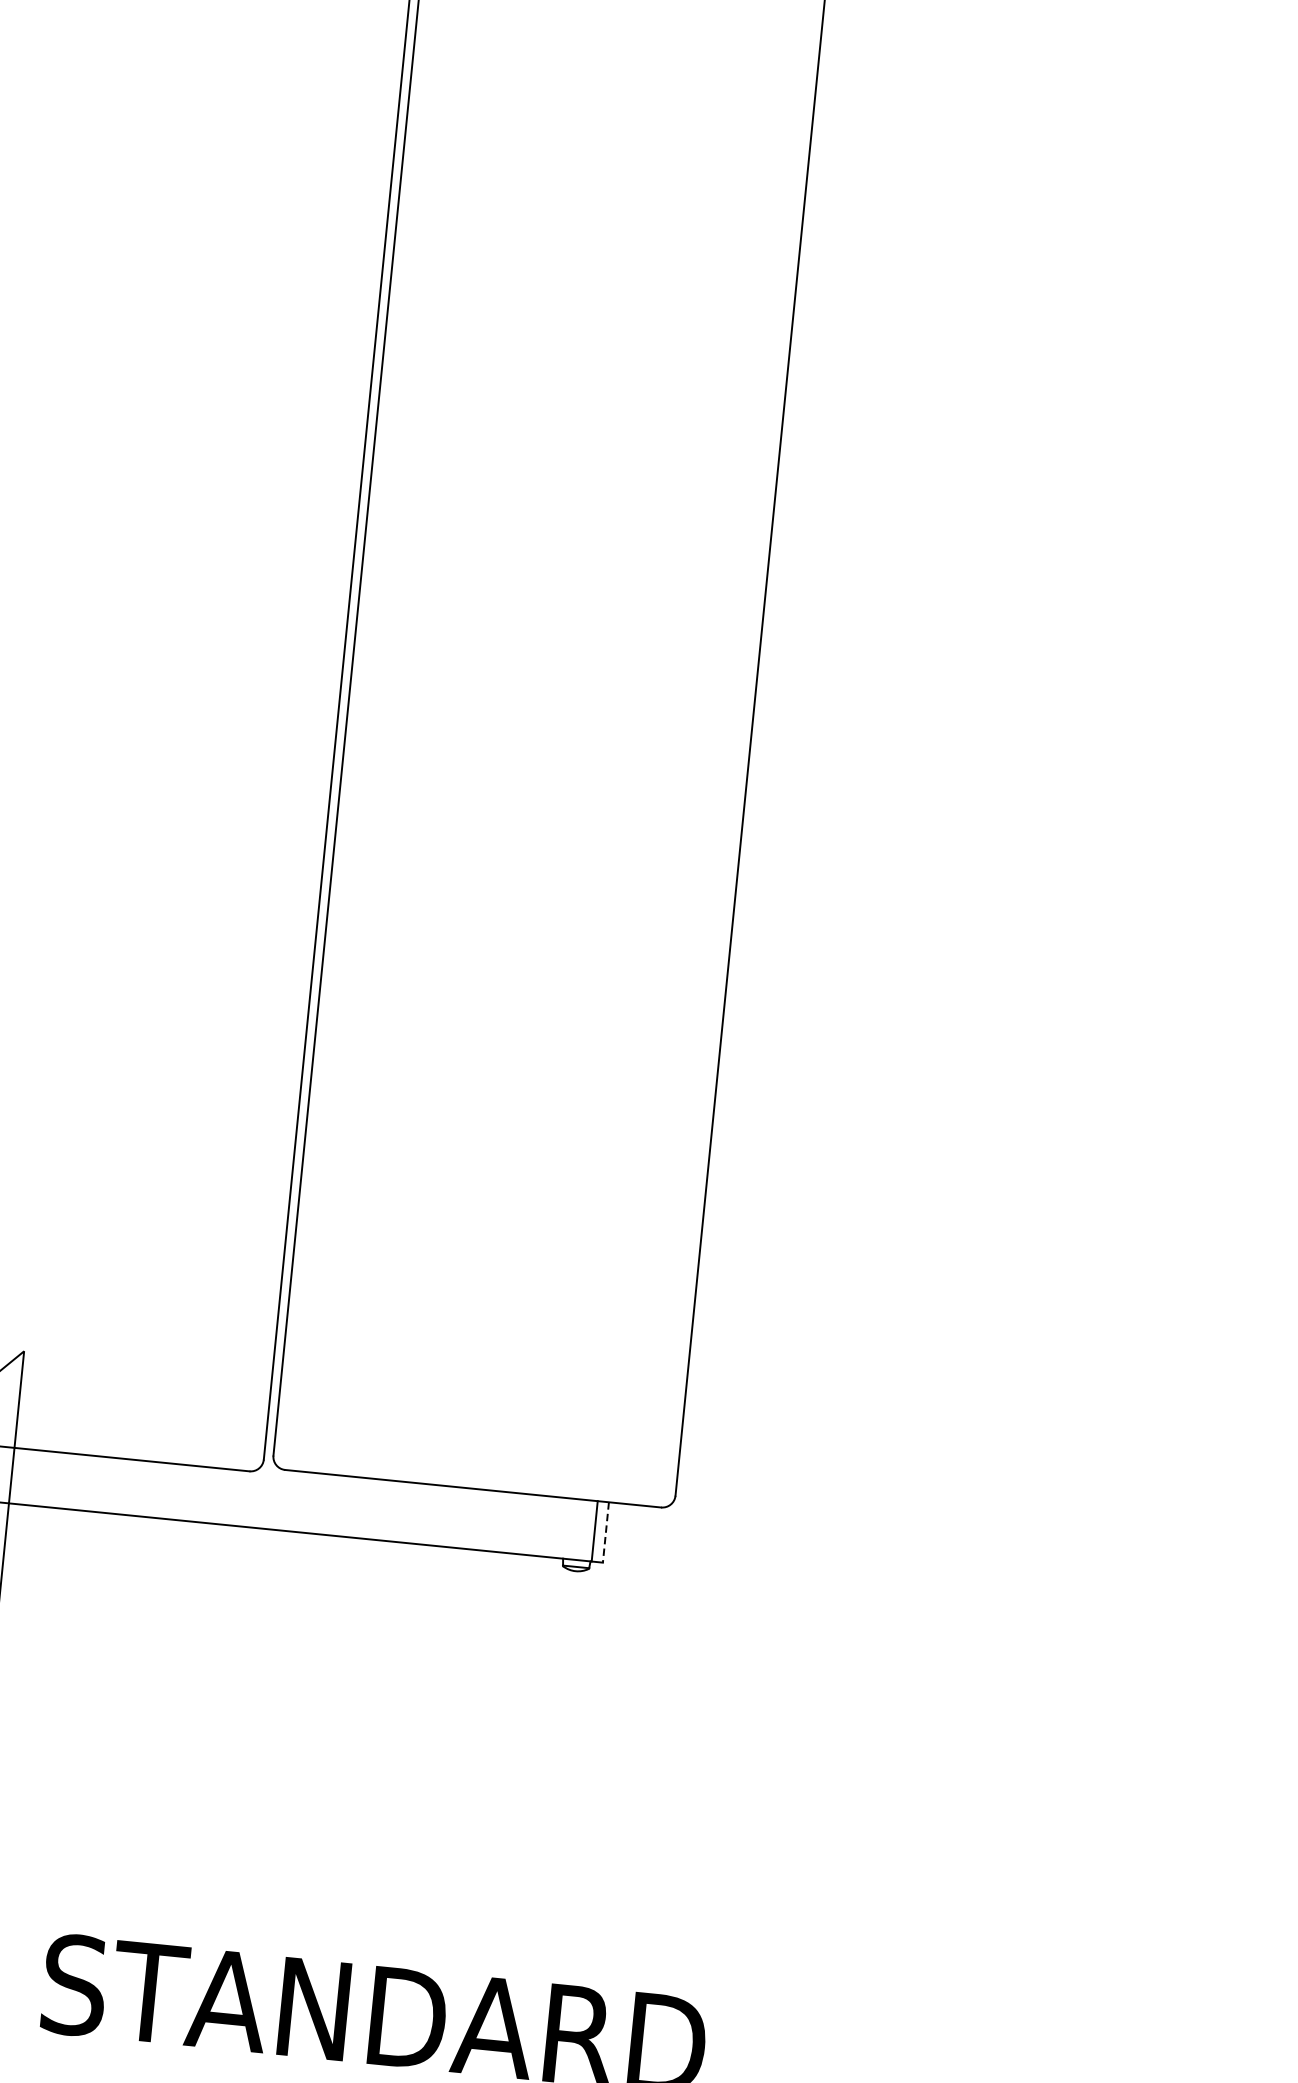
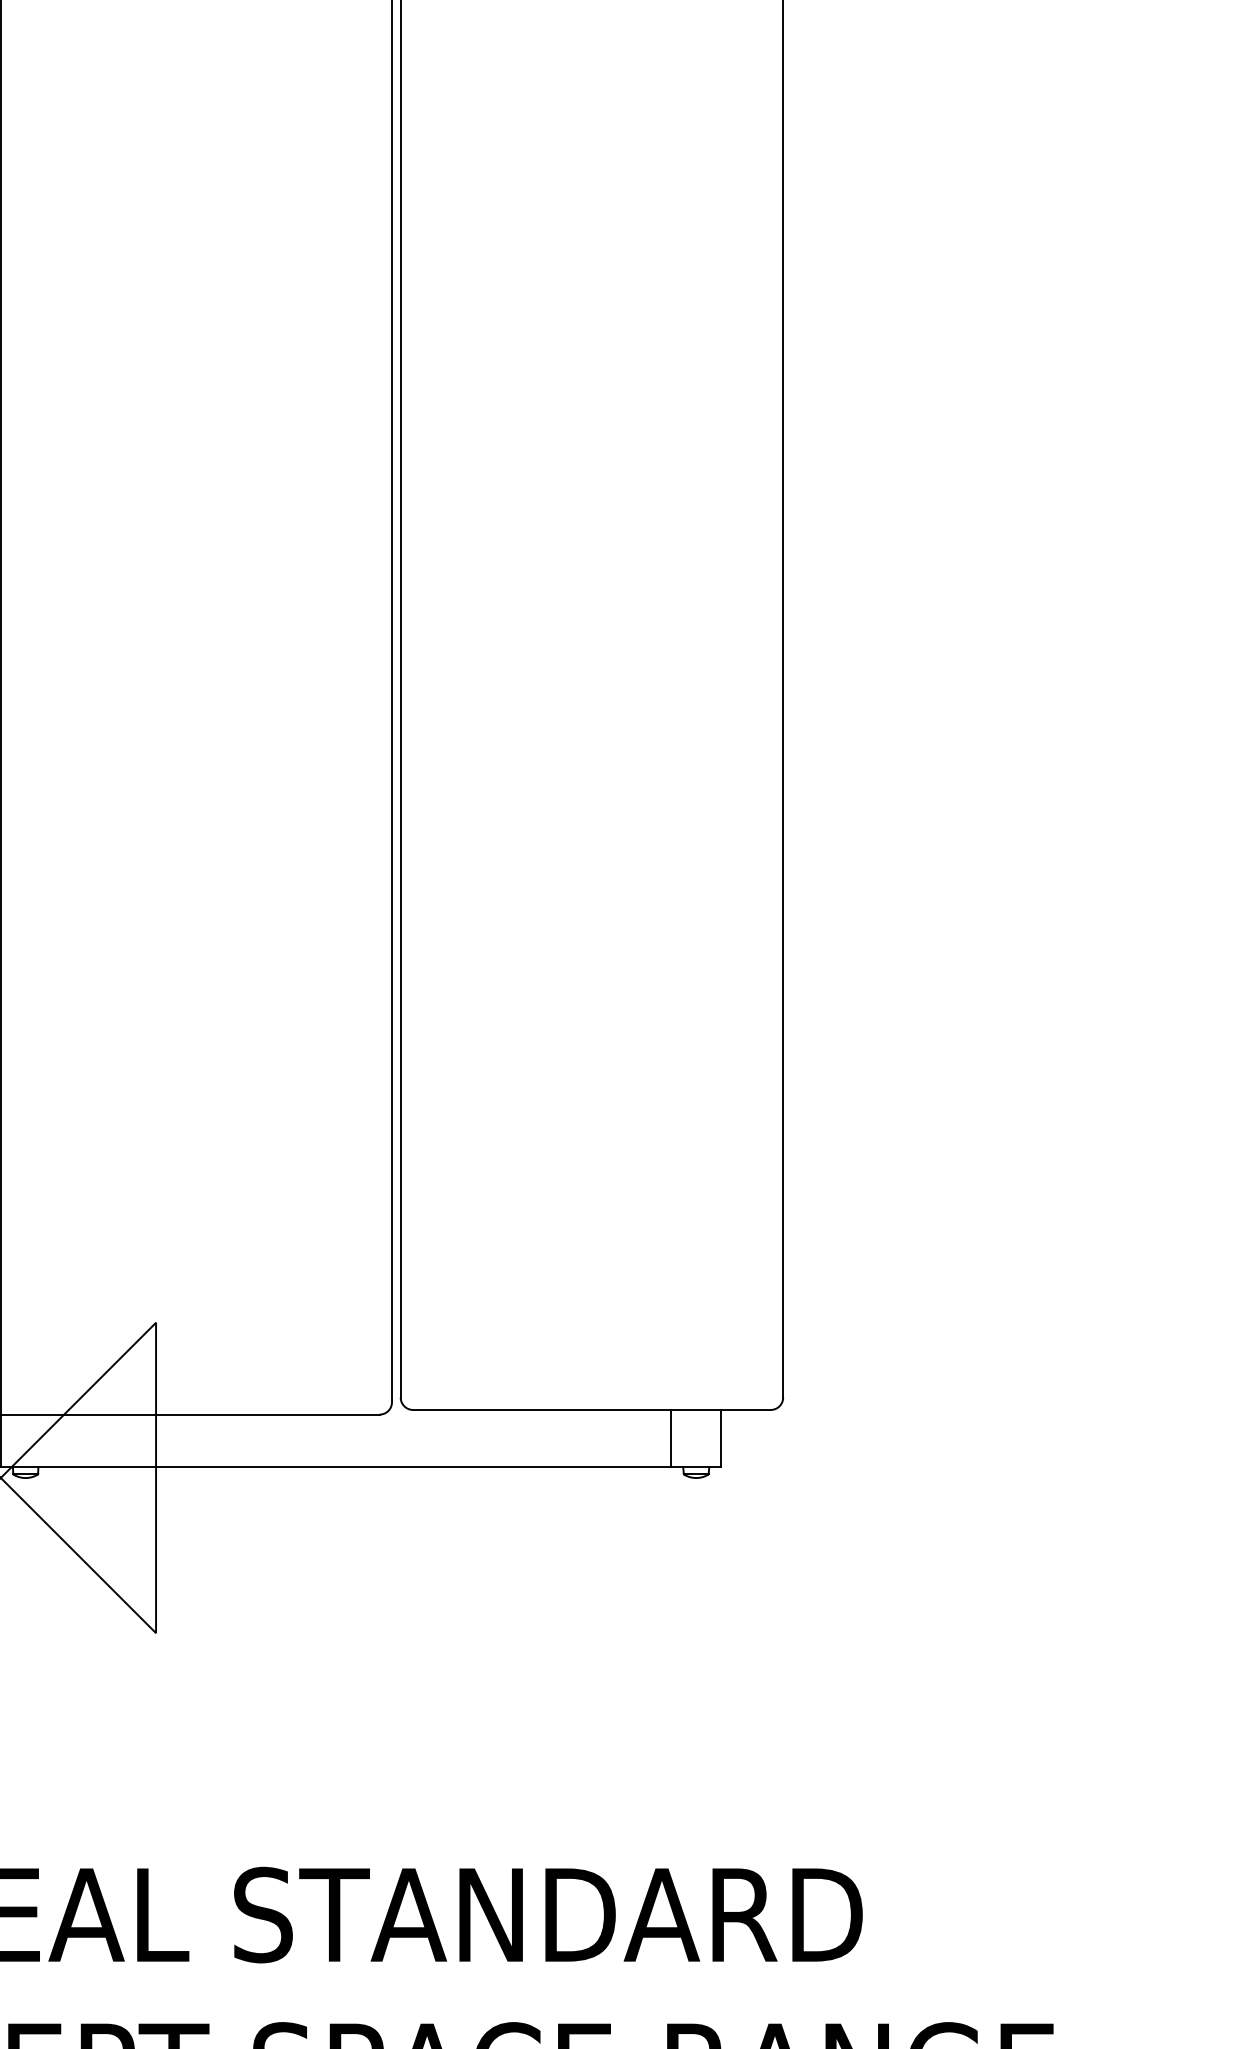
line: (594, 1531) -> (671, 1438), moved
line: (606, 1532) -> (721, 1438), dashed -> solid

